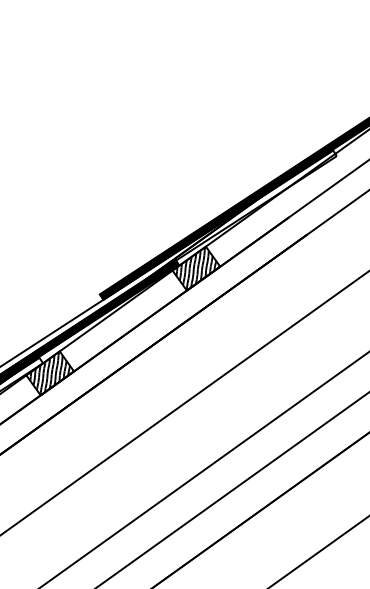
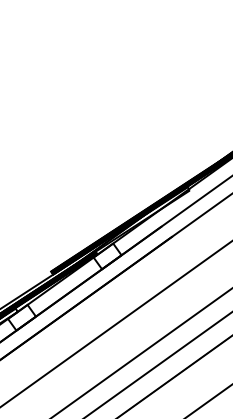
hatch: (196, 268) -> (107, 256), removed
hatch: (49, 372) -> (21, 317), removed

